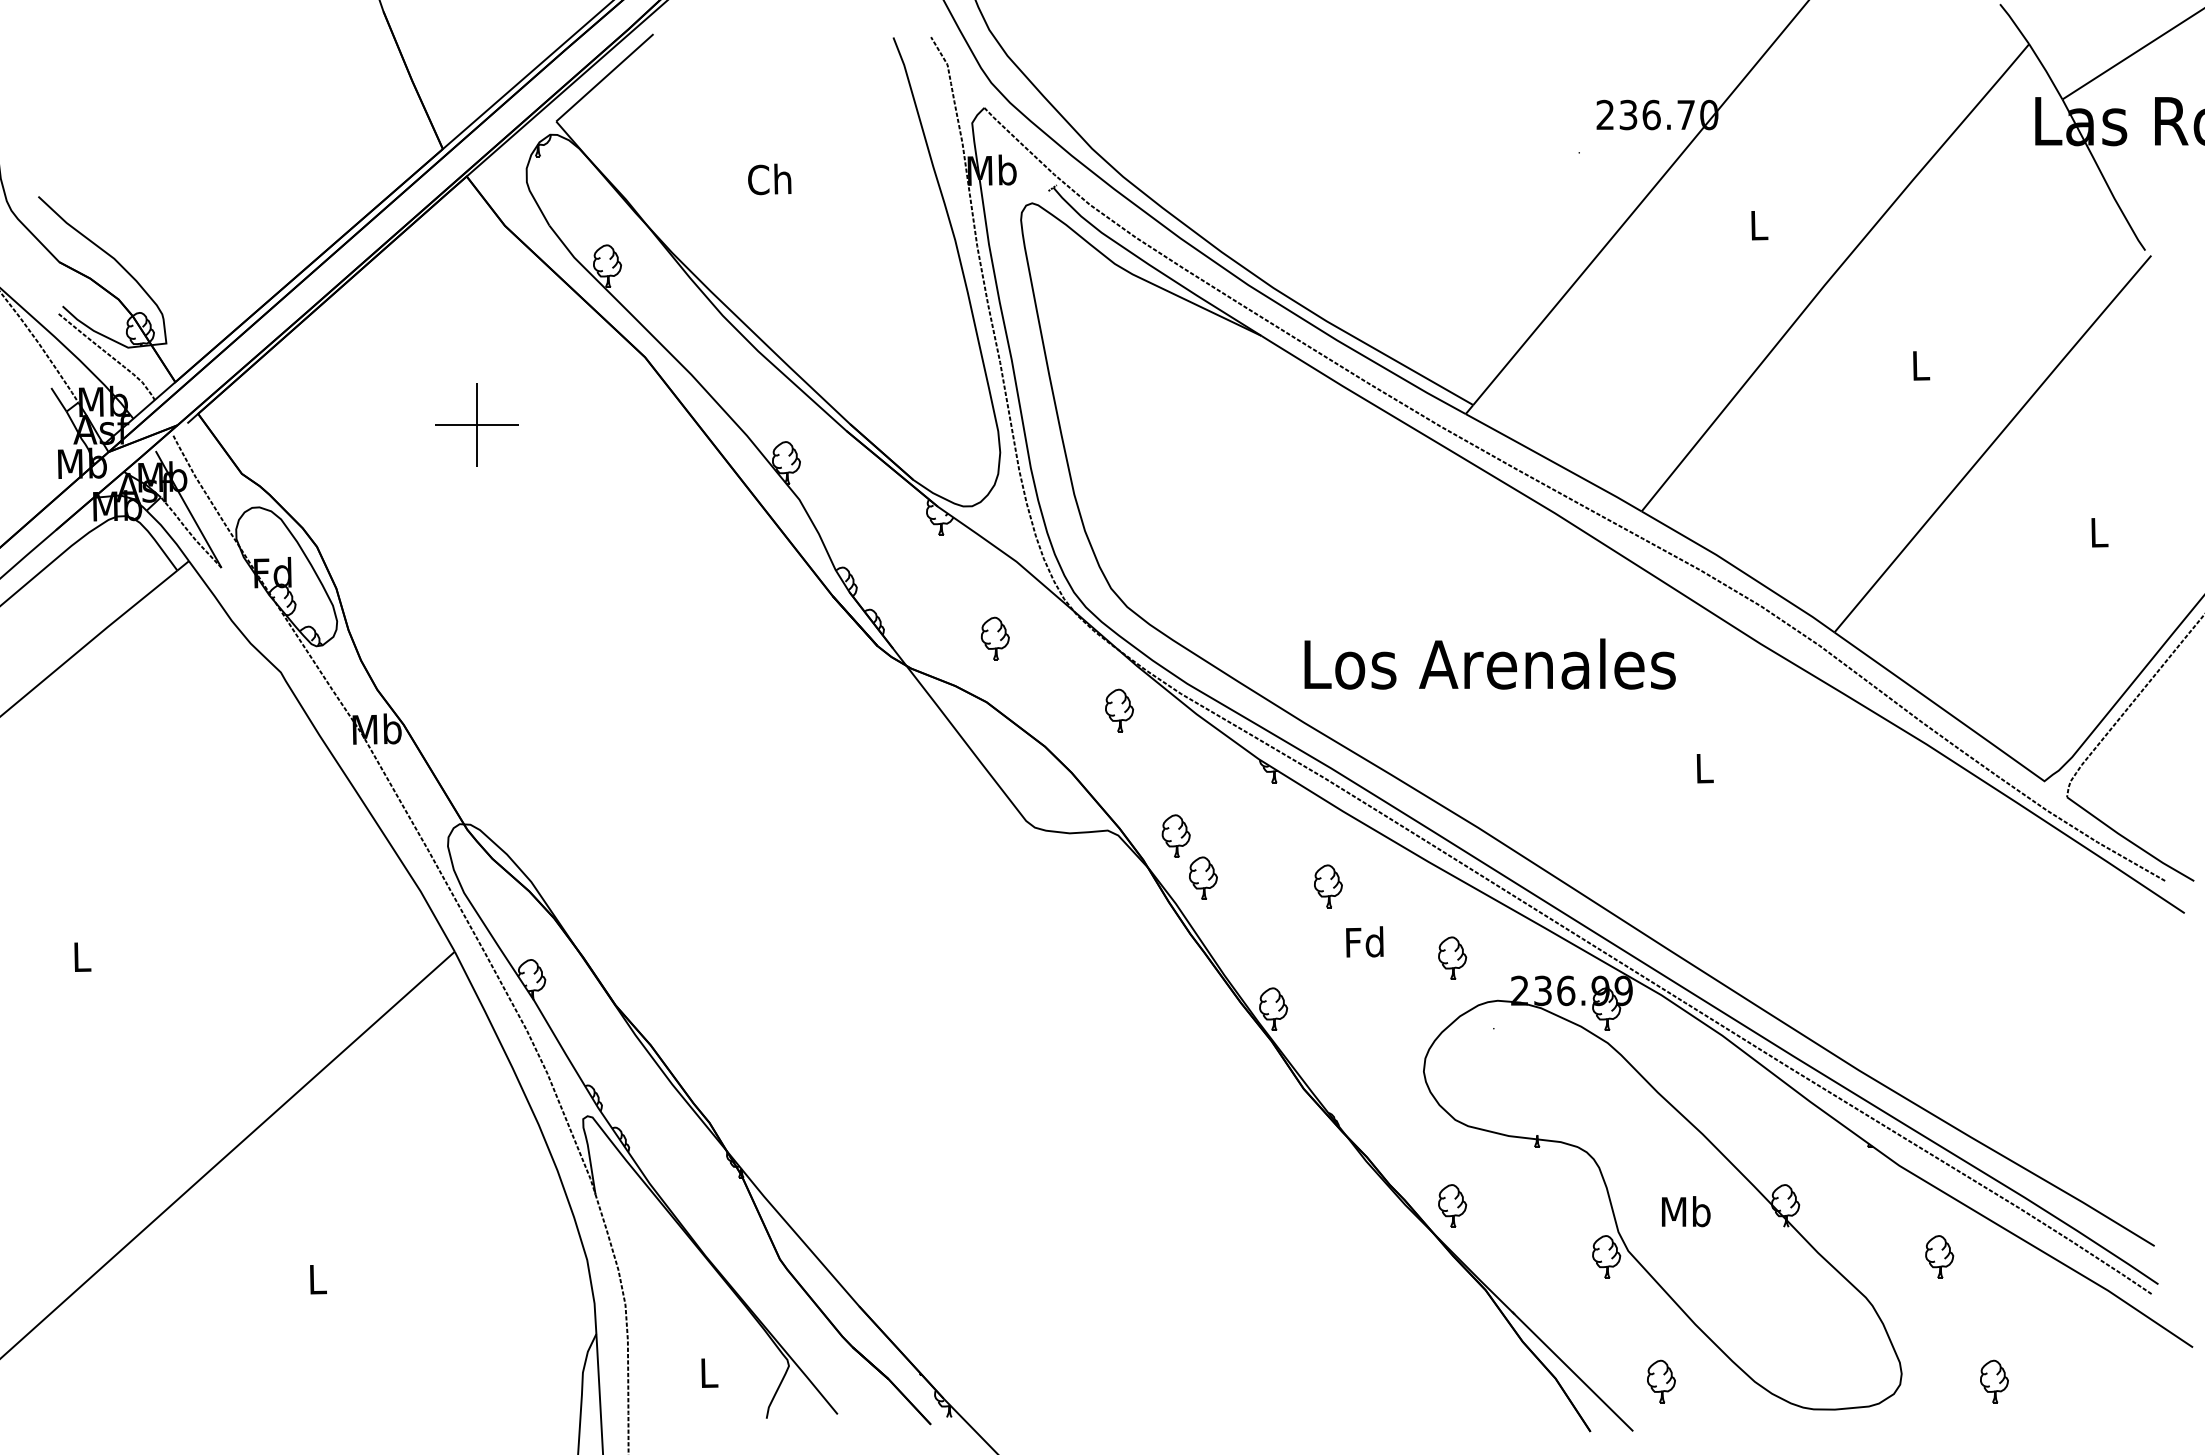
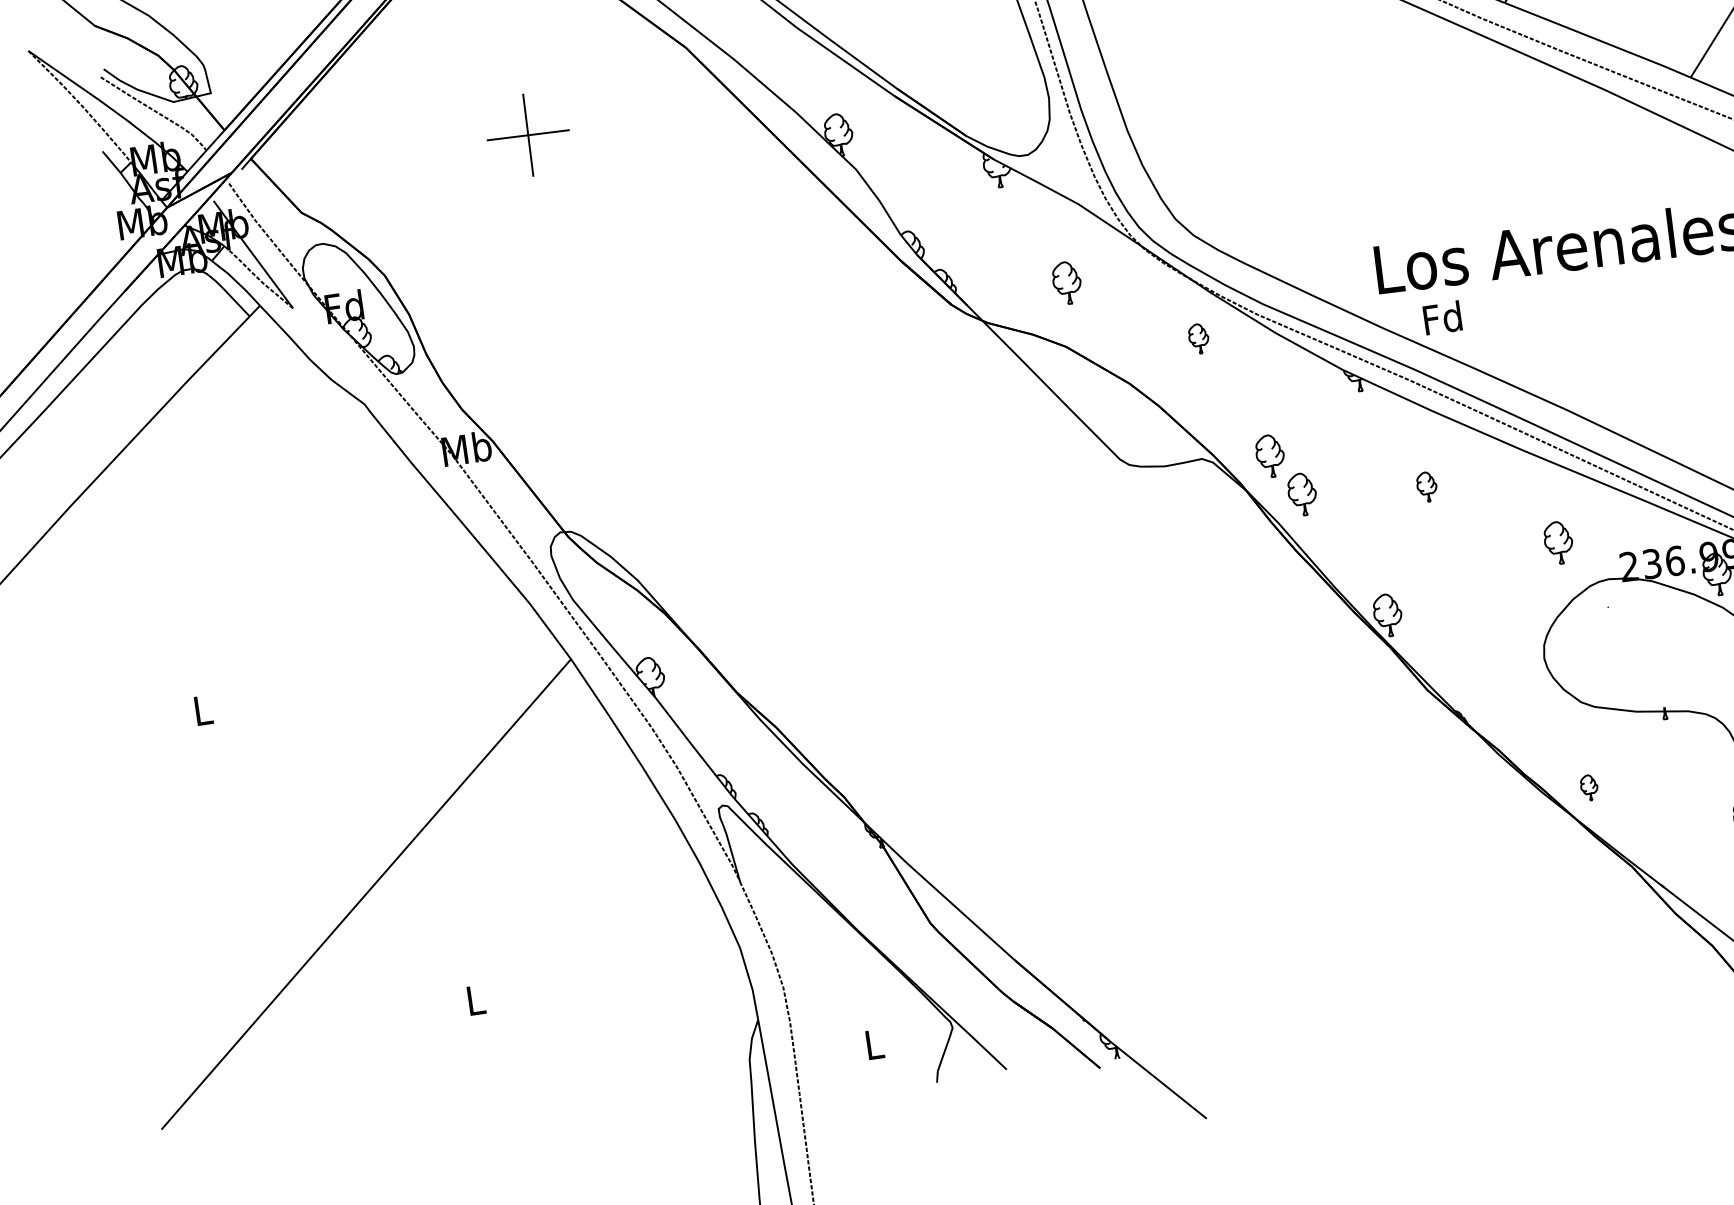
part: (1119, 710) -> (1198, 338), size x0.7
part: (1328, 886) -> (1427, 487), size x0.7
text: (1364, 941) -> (1442, 317), moved
part: (1452, 1205) -> (1589, 787), size x0.6

